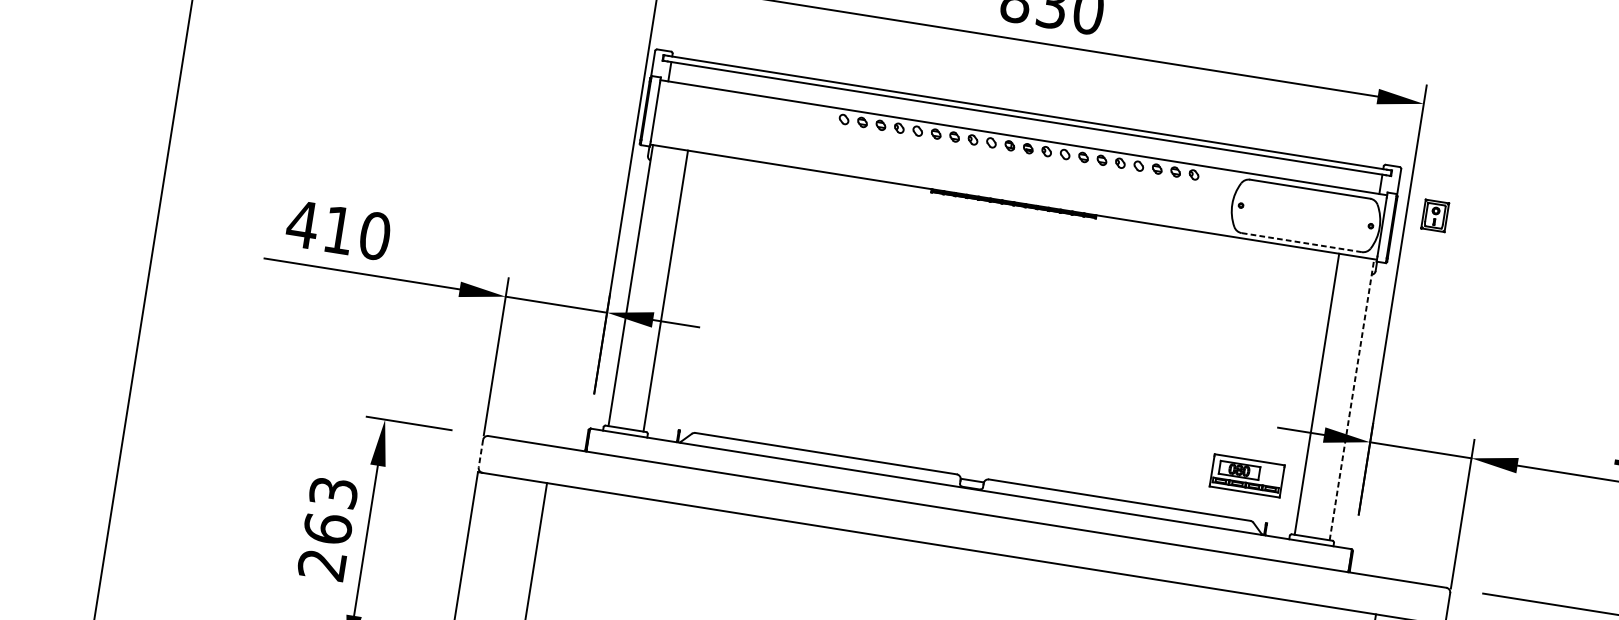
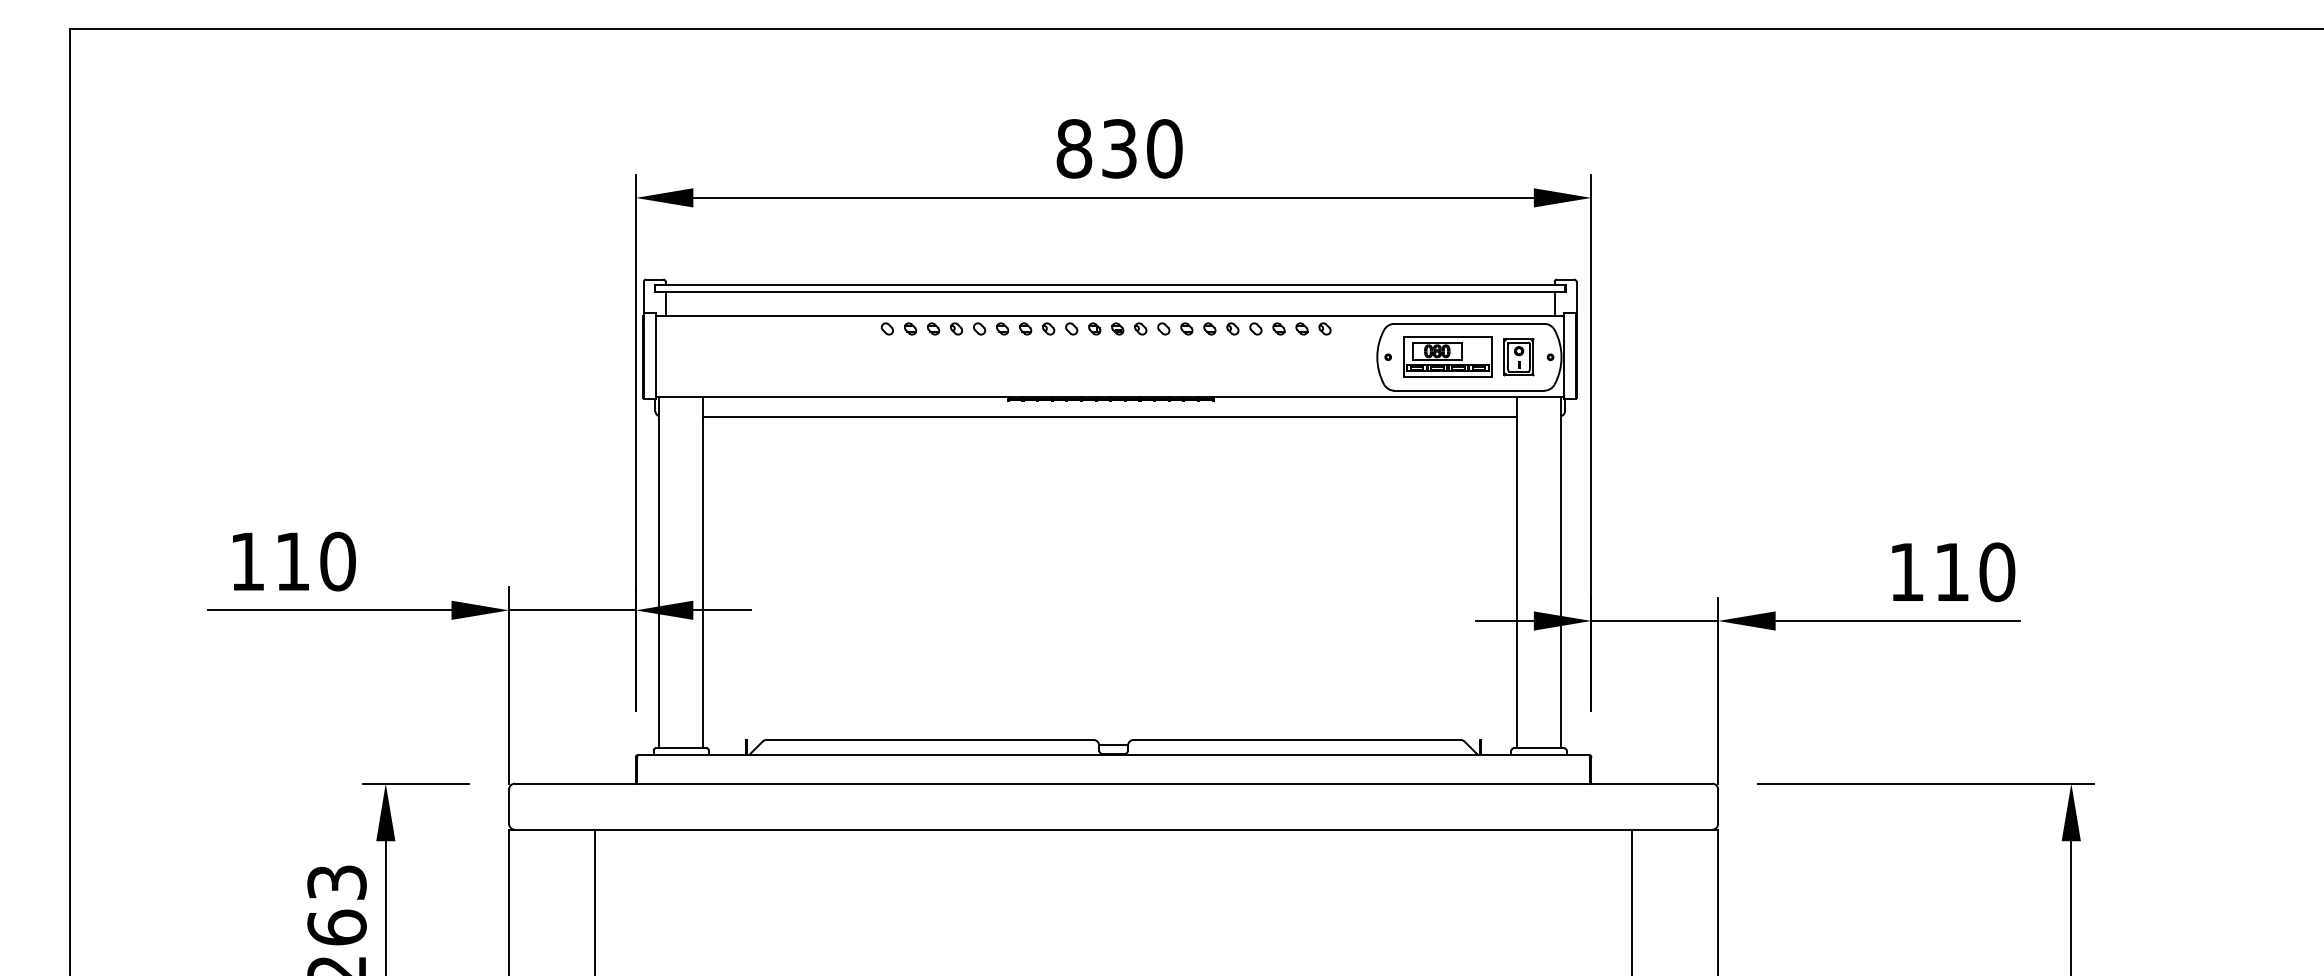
part: (1434, 215) -> (1518, 357), moved
line: (1011, 217) -> (1110, 416), added
text: (302, 224) -> (247, 561), 410 -> 110
line: (1301, 242) -> (1468, 390), dashed -> solid
line: (1351, 399) -> (1560, 572), dashed -> solid
line: (481, 454) -> (509, 807), dashed -> solid
part: (1246, 475) -> (1447, 356), moved

